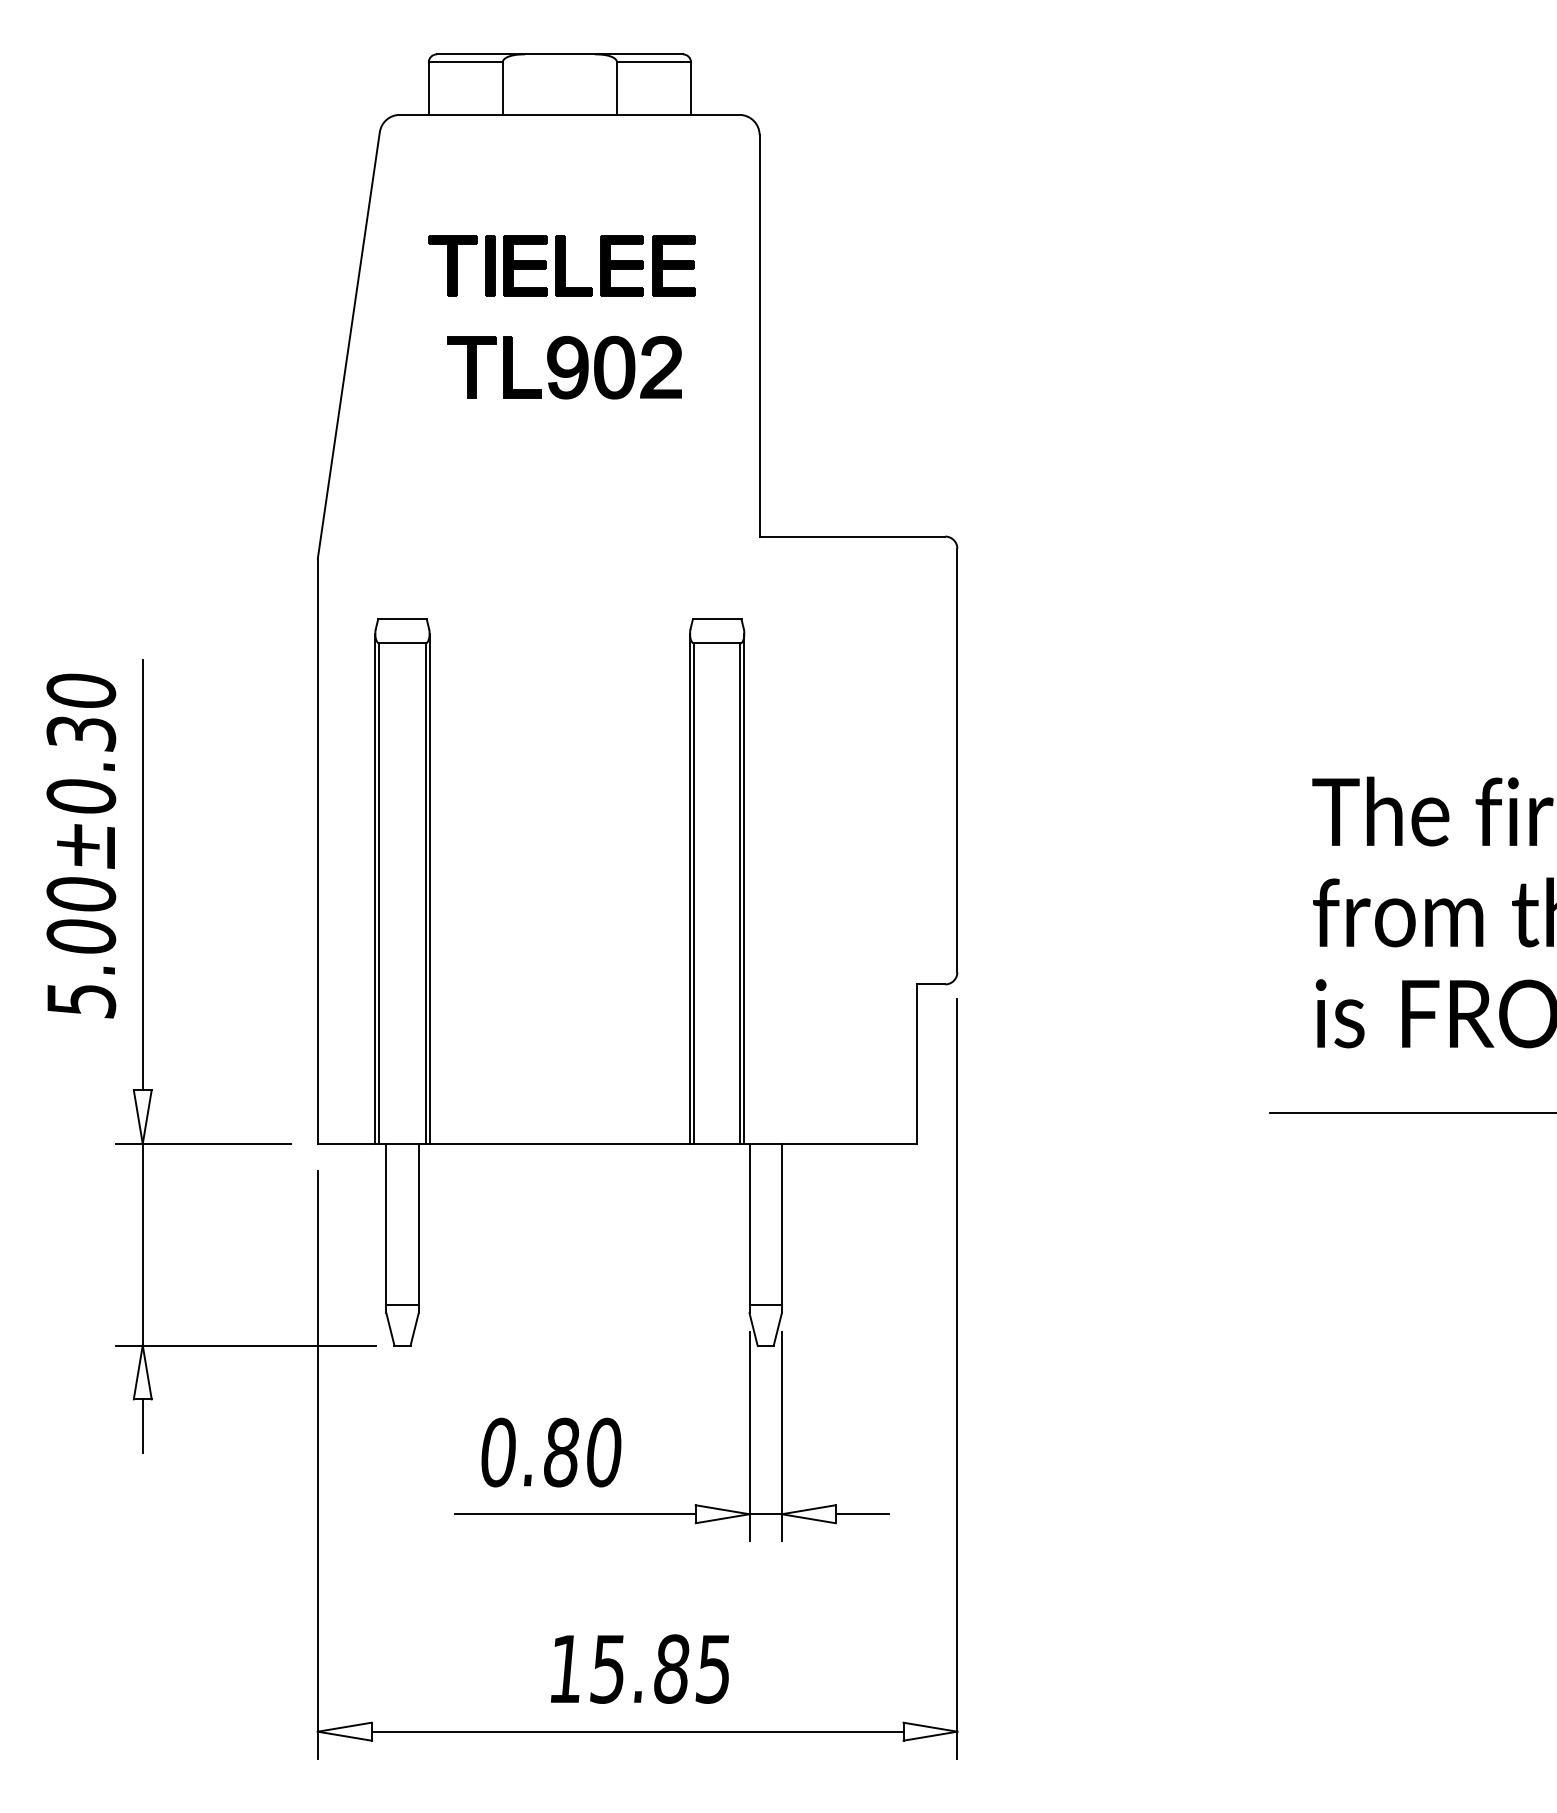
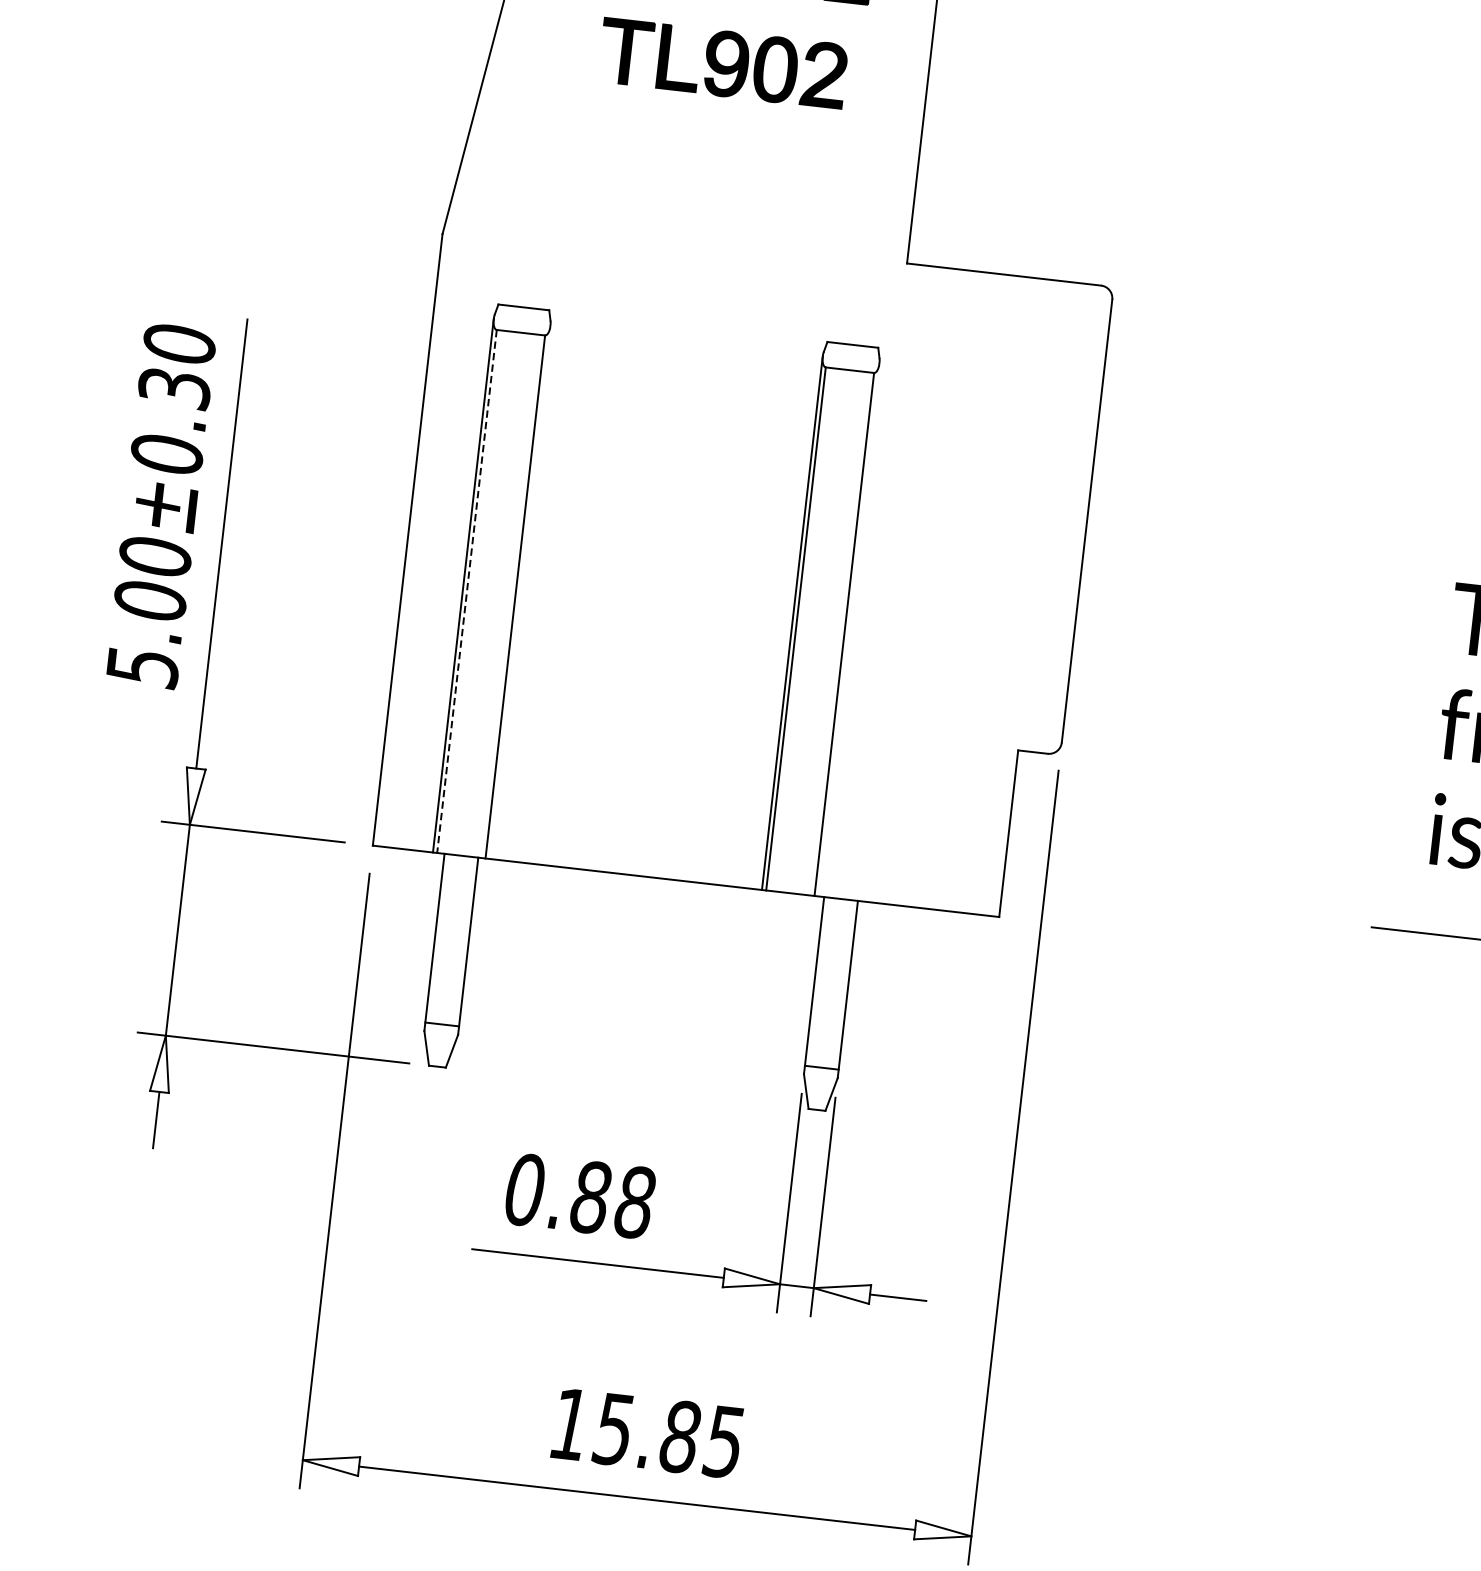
line: (429, 888) -> (520, 592), removed
line: (744, 888) -> (849, 629), removed
line: (379, 894) -> (467, 592), solid -> dashed
text: (603, 1452) -> (634, 1202), 0.80 -> 0.88

